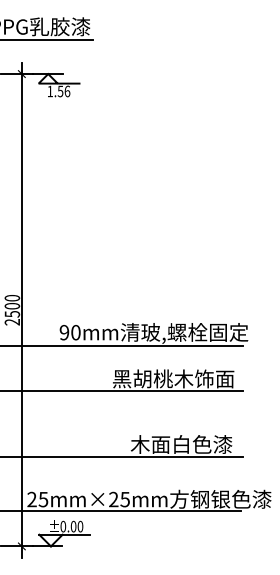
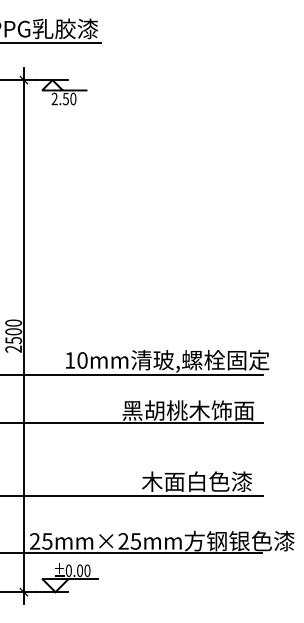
text: (58, 90) -> (63, 97), 1.56 -> 2.50
text: (64, 332) -> (70, 360), 90mm -> 10mm

